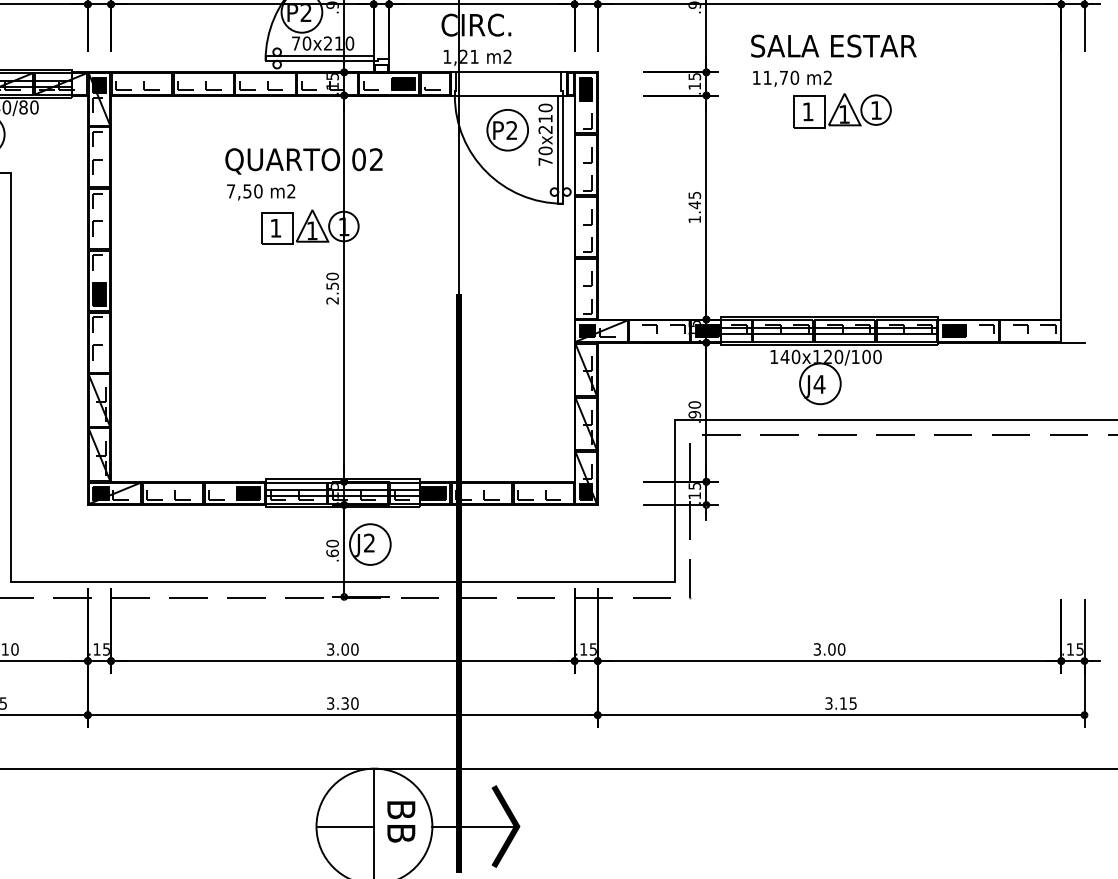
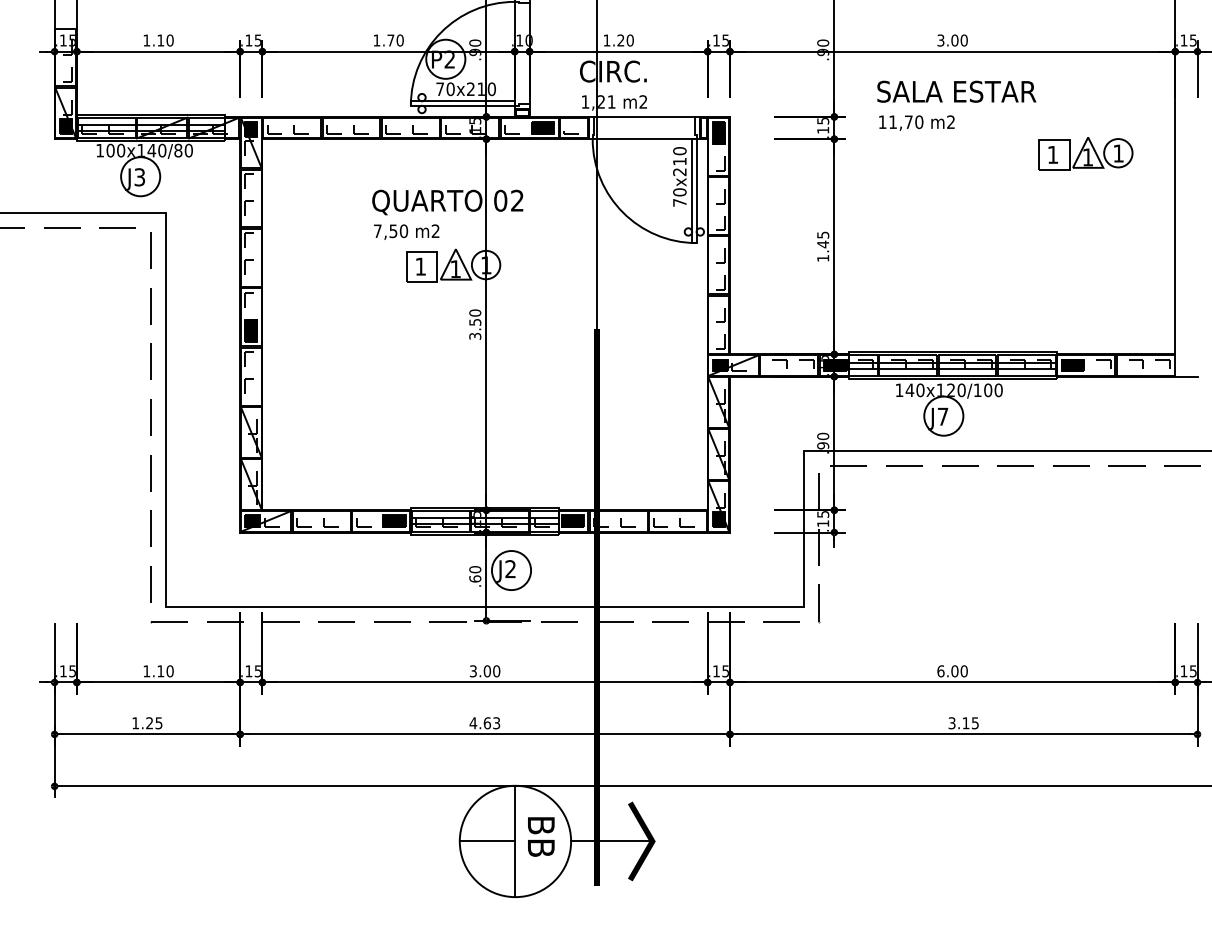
part: (841, 110) -> (1085, 153), moved
part: (507, 130) -> (643, 172), removed
text: (332, 300) -> (475, 336), 2.50 -> 3.50
text: (819, 384) -> (942, 416), J4 -> J7
text: (816, 649) -> (940, 671), 3.00 -> 6.00
text: (342, 703) -> (484, 723), 3.30 -> 4.63

